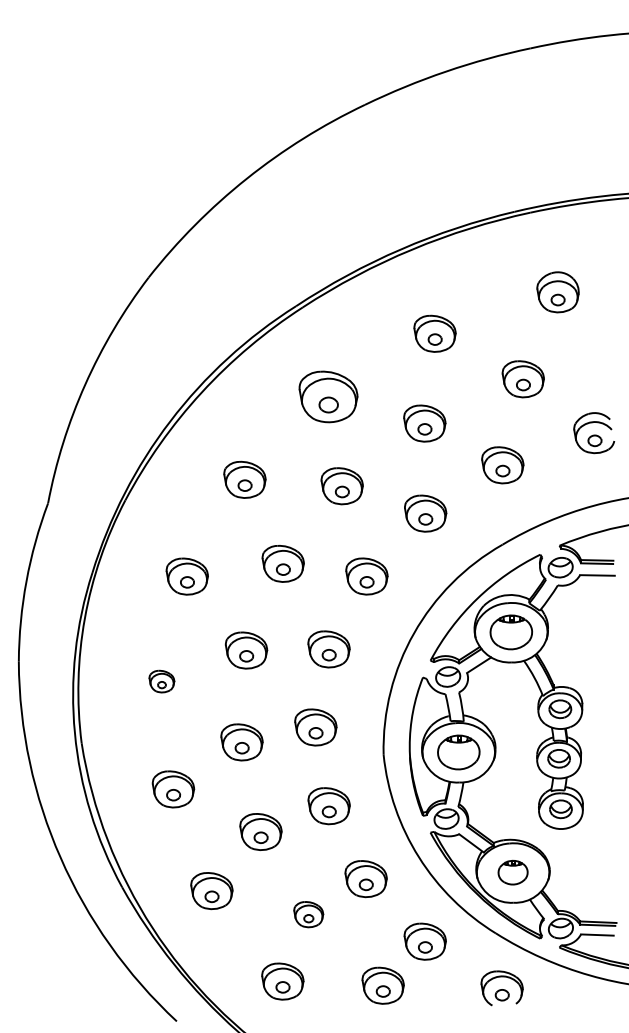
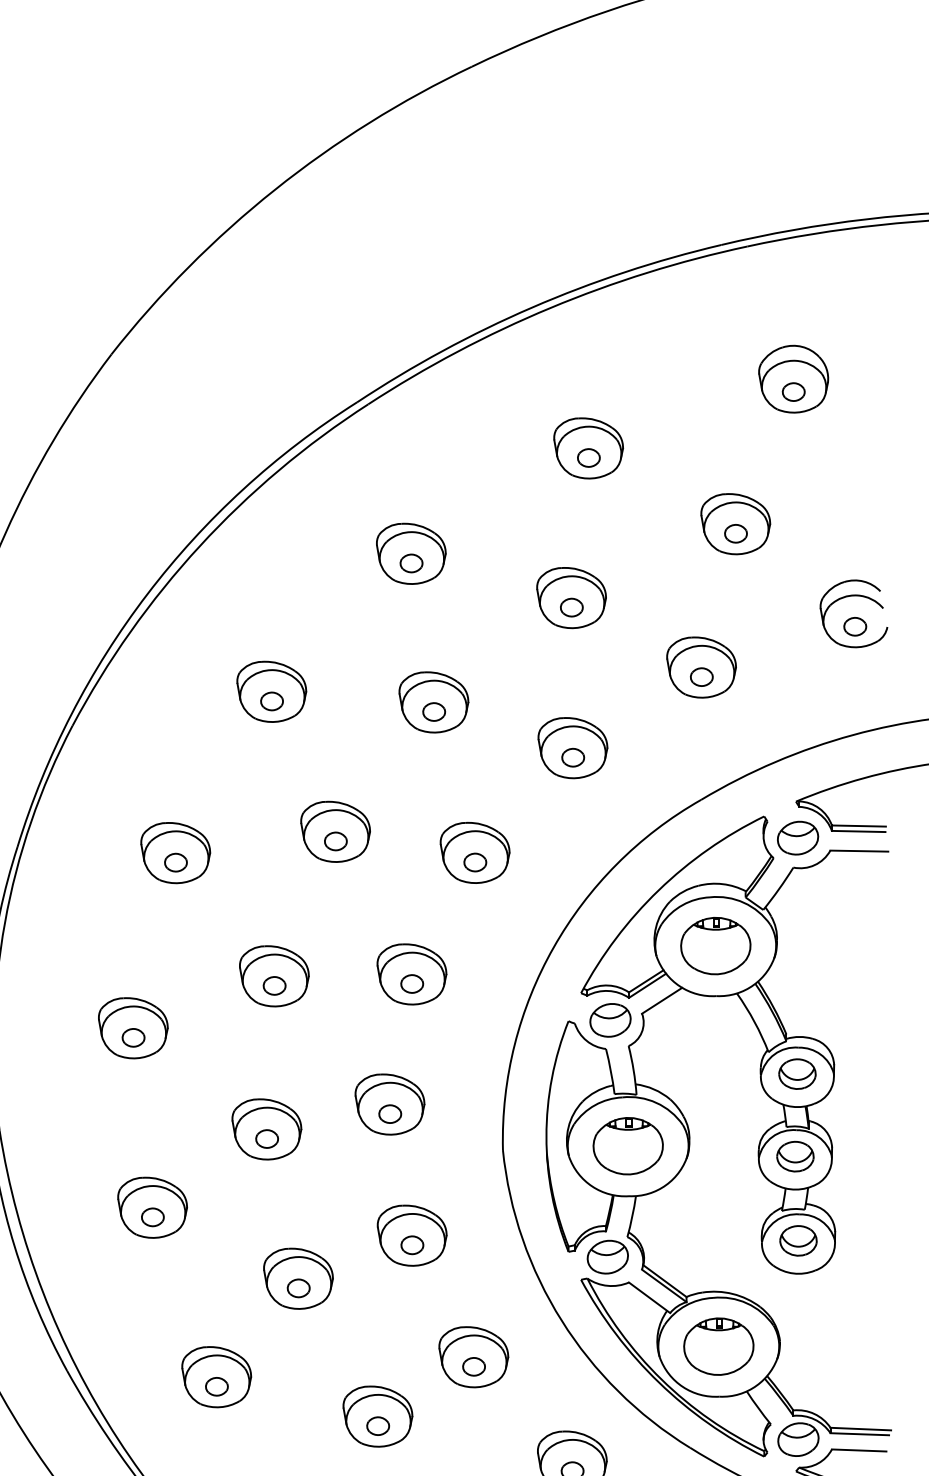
part: (328, 397) -> (411, 554), size x0.71
part: (161, 681) -> (132, 1027), size x1.67
part: (512, 872) -> (717, 1346), size x1.43
part: (308, 914) -> (377, 1416), size x1.43

